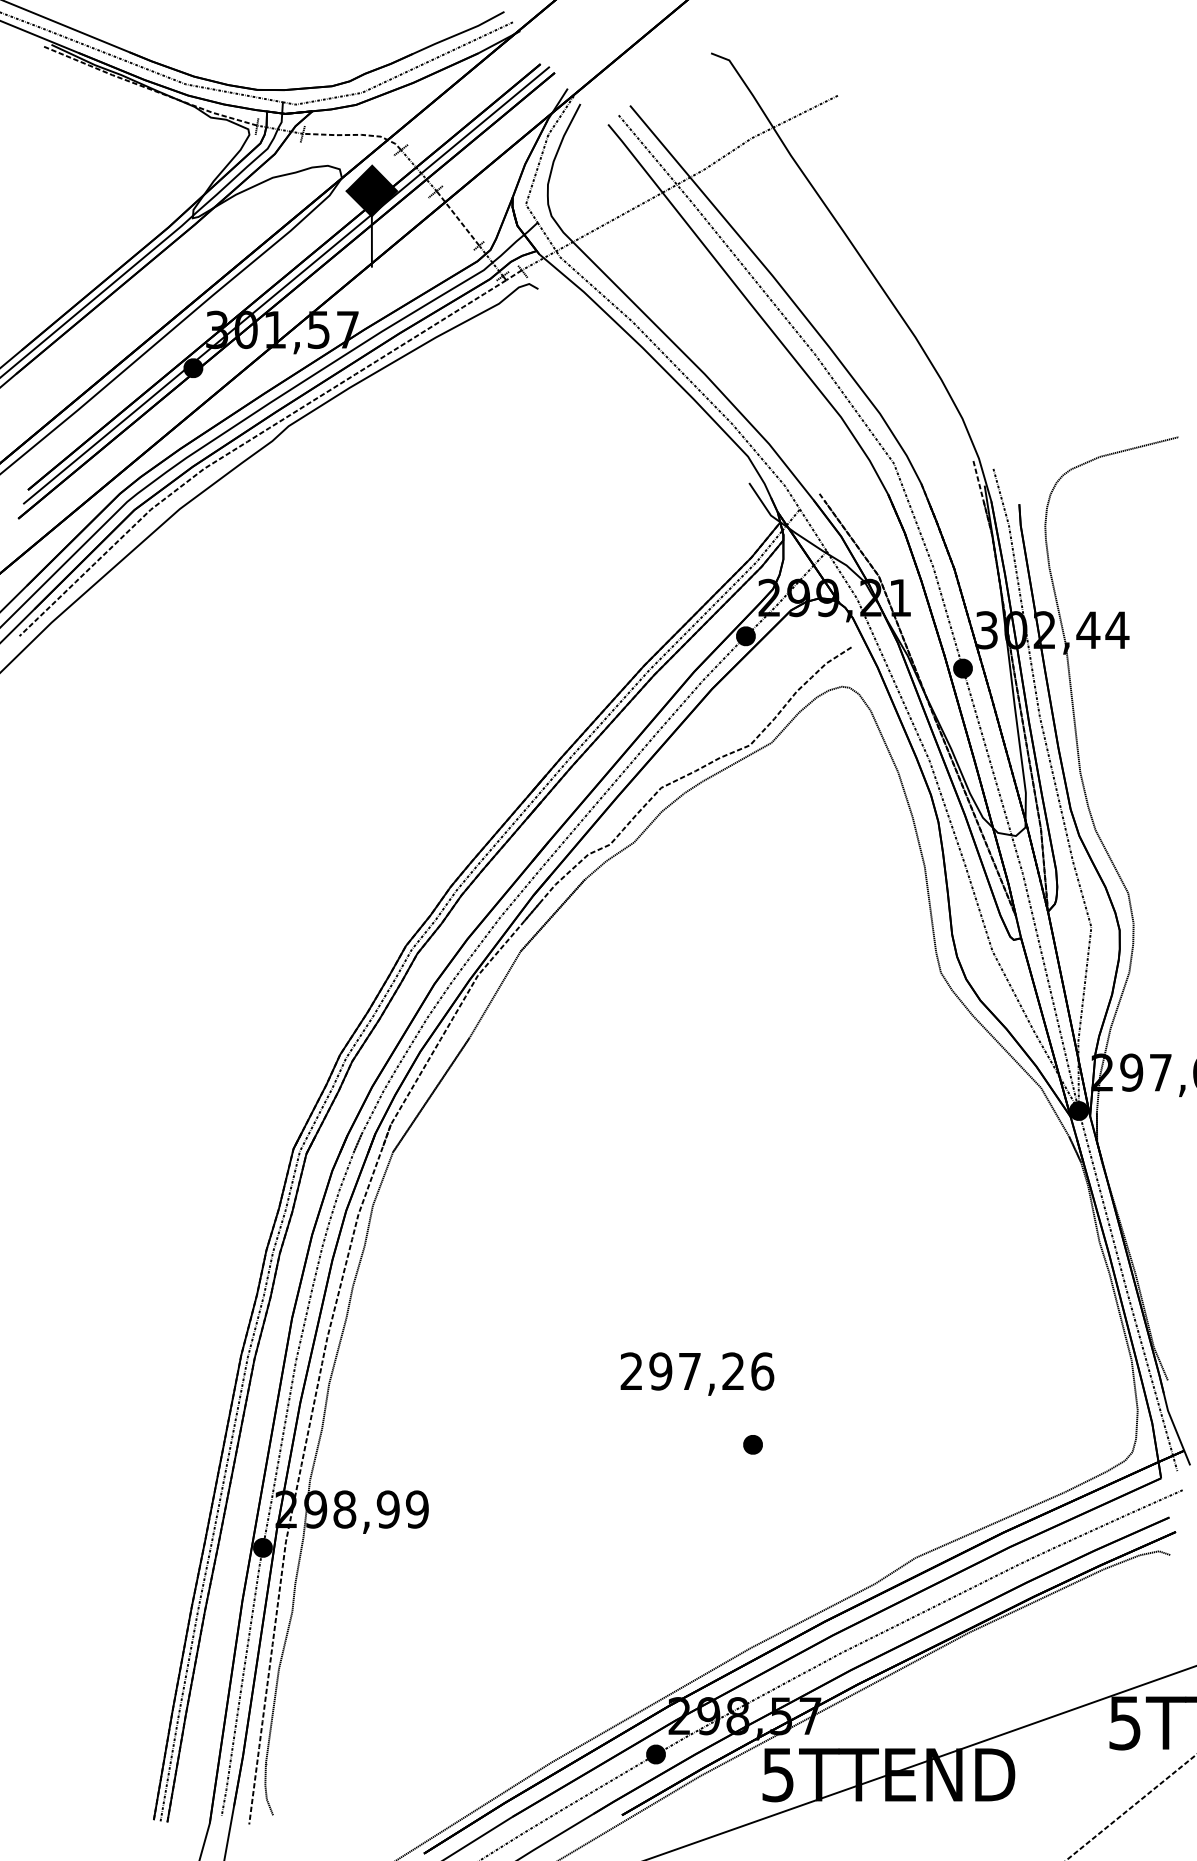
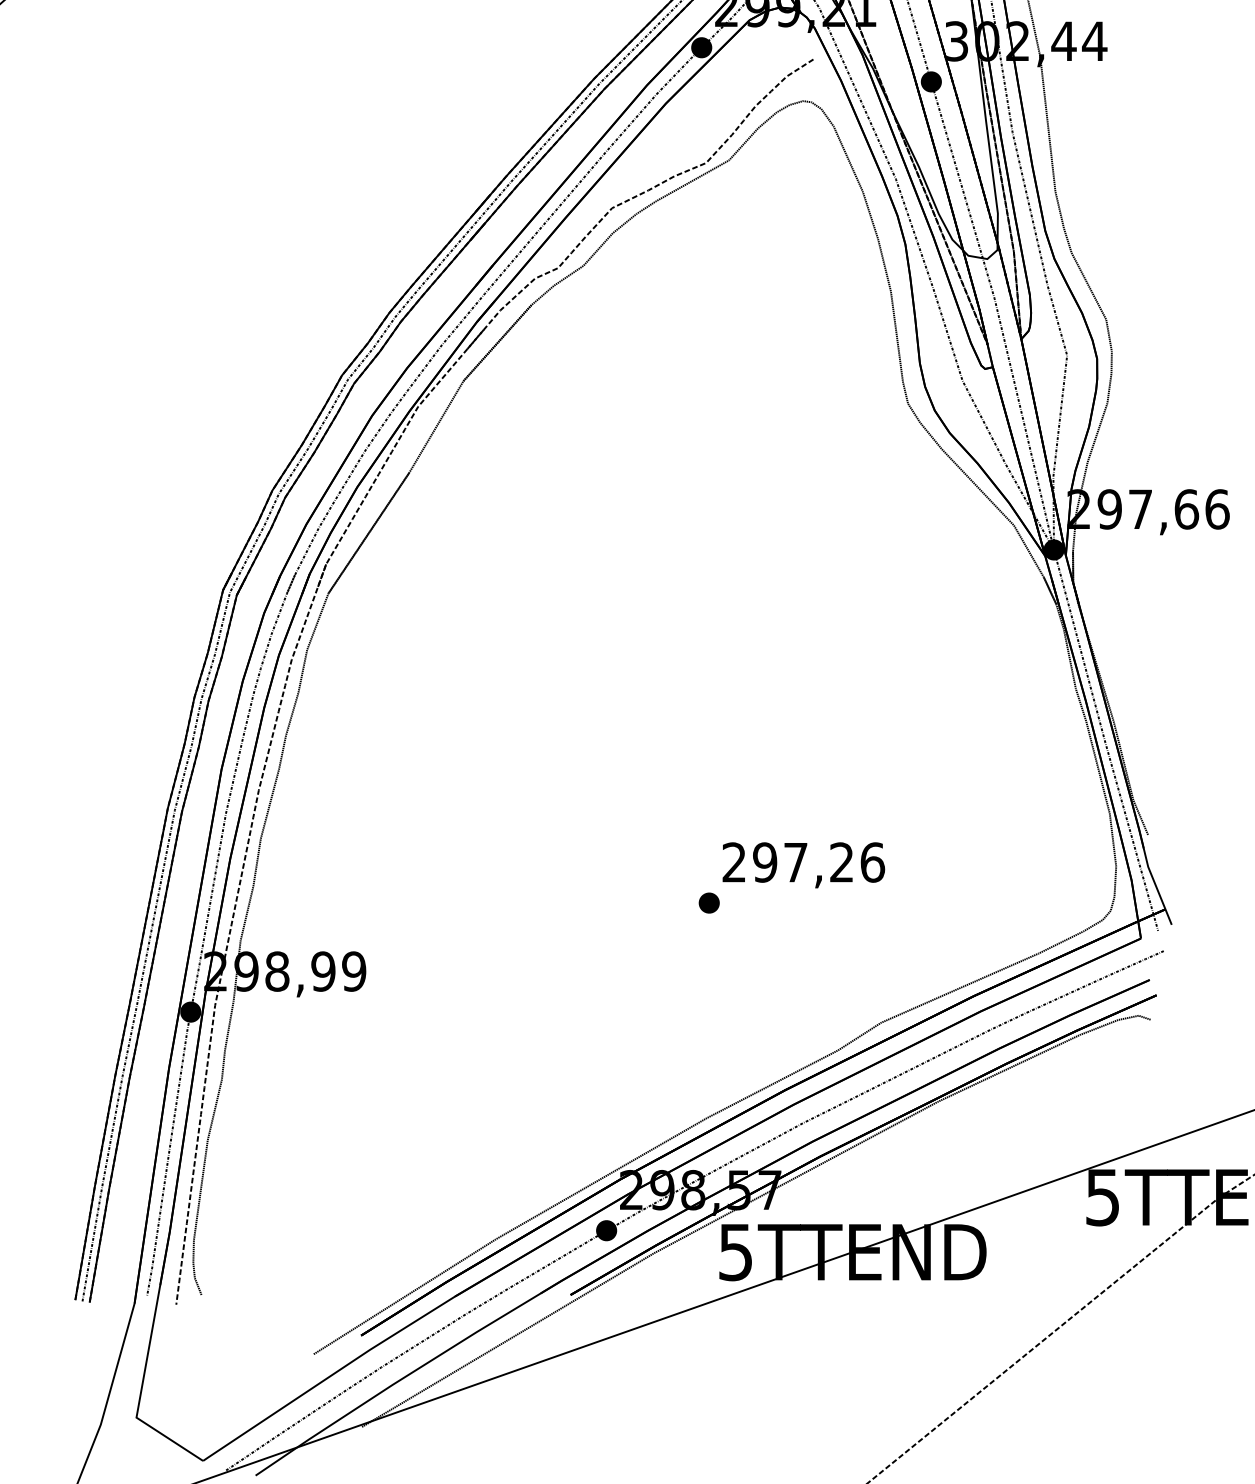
text: (697, 1373) -> (803, 864), moved

